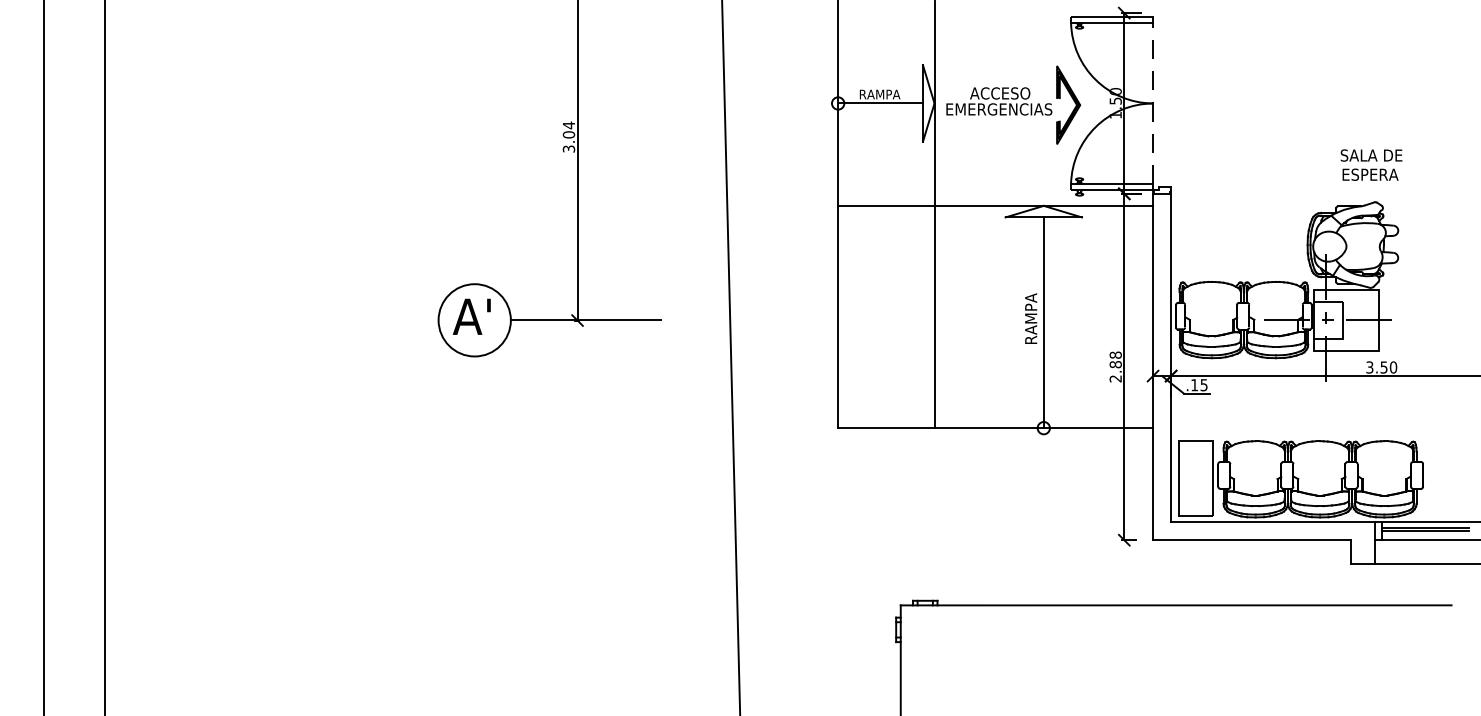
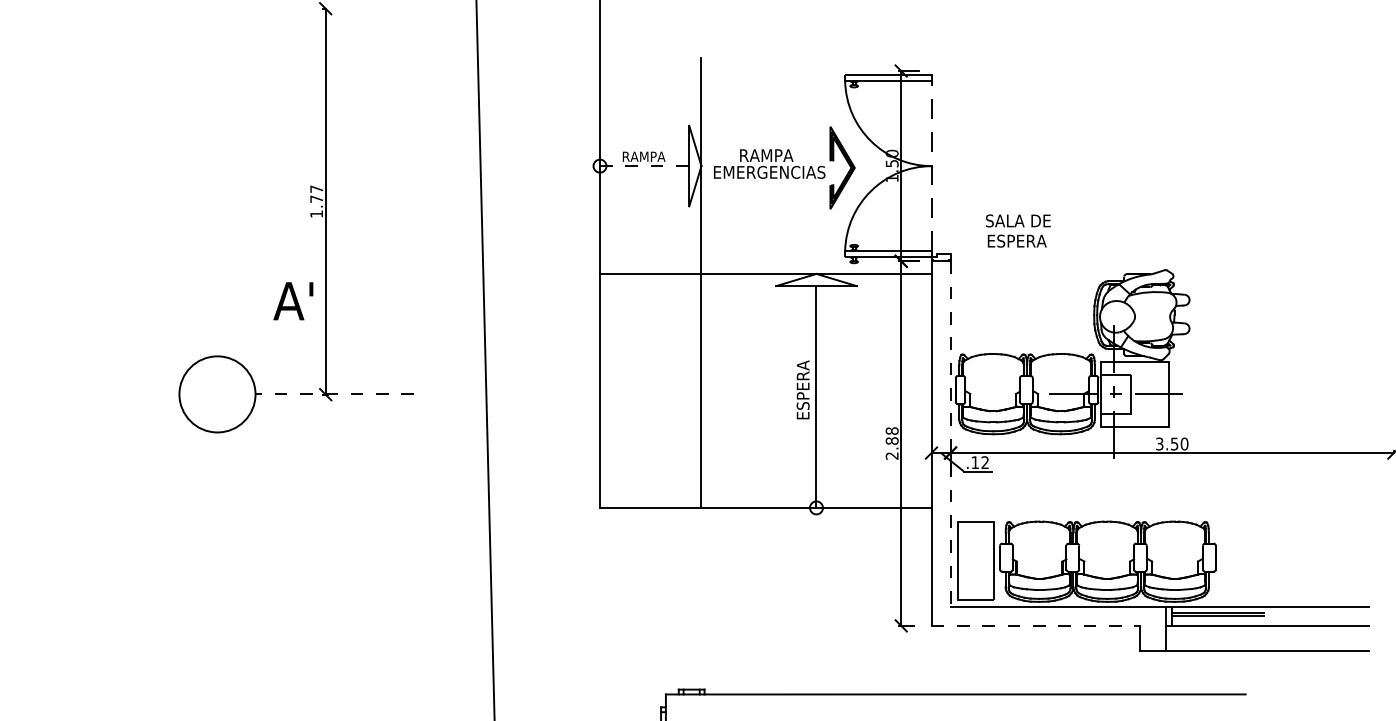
text: (1000, 93) -> (770, 155), ACCESO -> RAMPA
line: (881, 103) -> (645, 166), solid -> dashed
text: (568, 136) -> (316, 200), 3.04 -> 1.77
text: (1371, 164) -> (1018, 230), moved
text: (1031, 315) -> (803, 389), RAMPA -> ESPERA
text: (471, 316) -> (293, 300), moved
line: (585, 320) -> (334, 394), solid -> dashed
line: (1171, 358) -> (950, 434), solid -> dashed
text: (1203, 385) -> (984, 463), .15 -> .12
line: (1252, 540) -> (1036, 626), solid -> dashed

